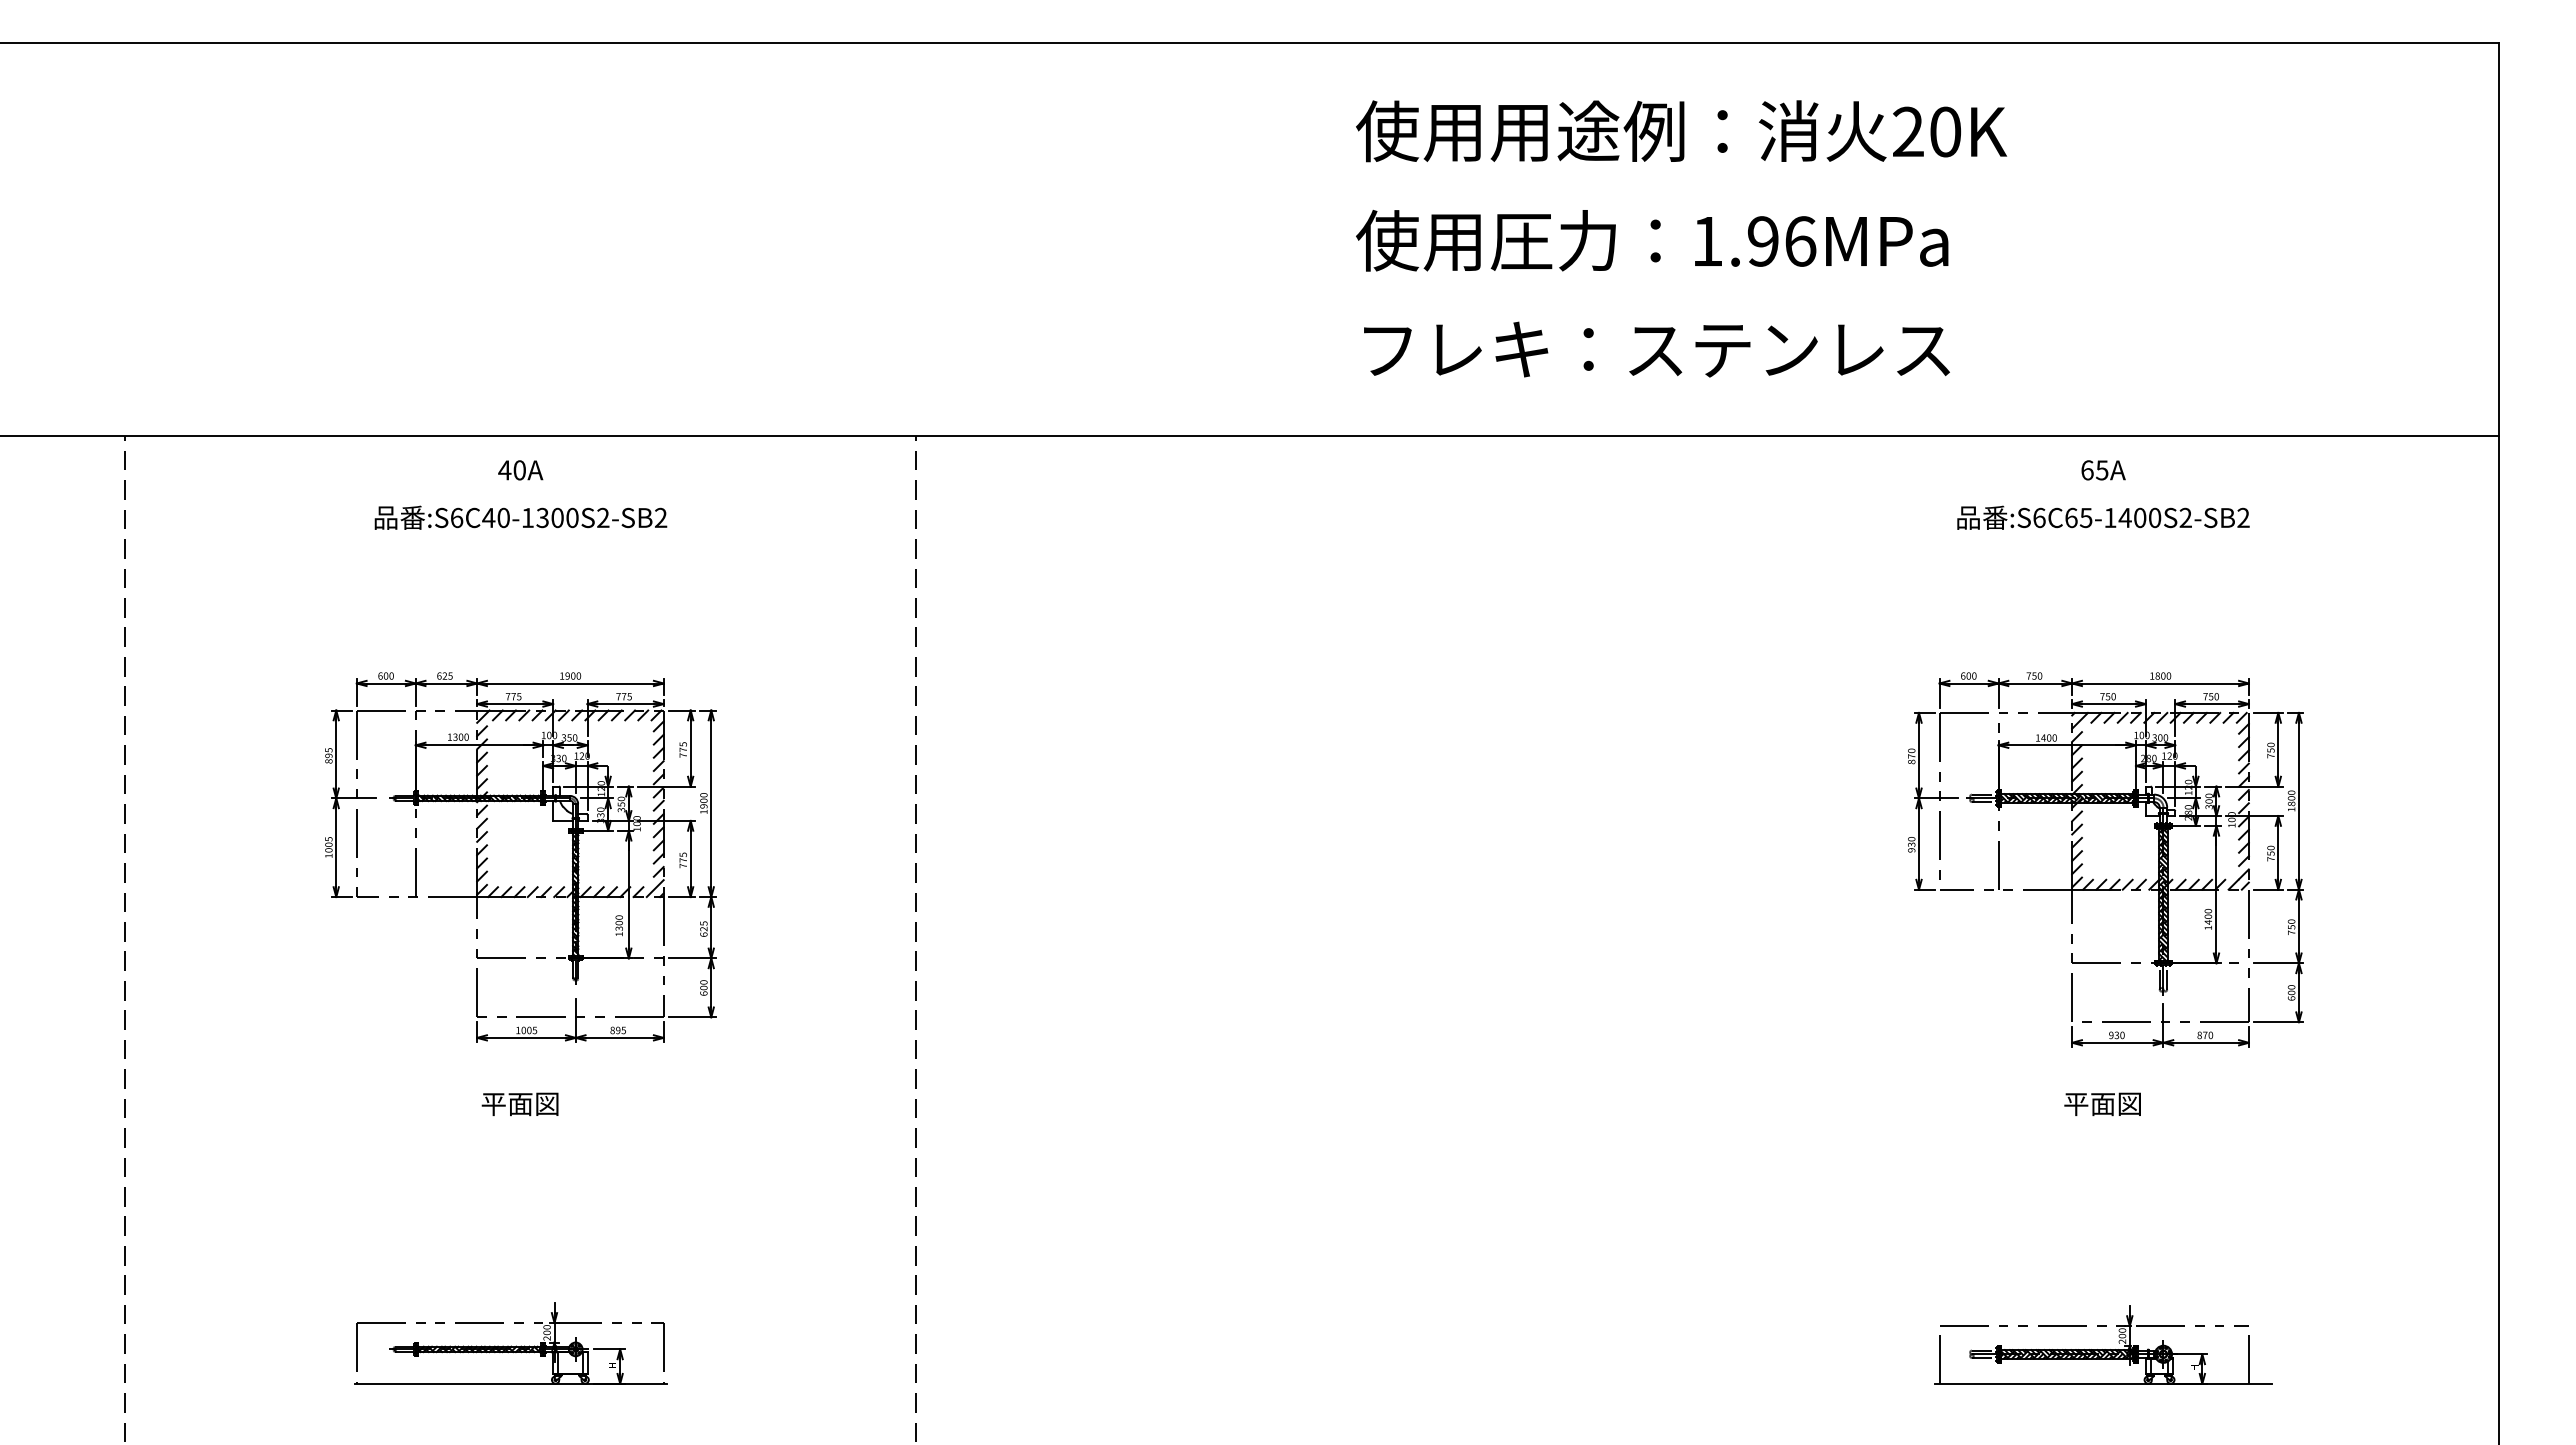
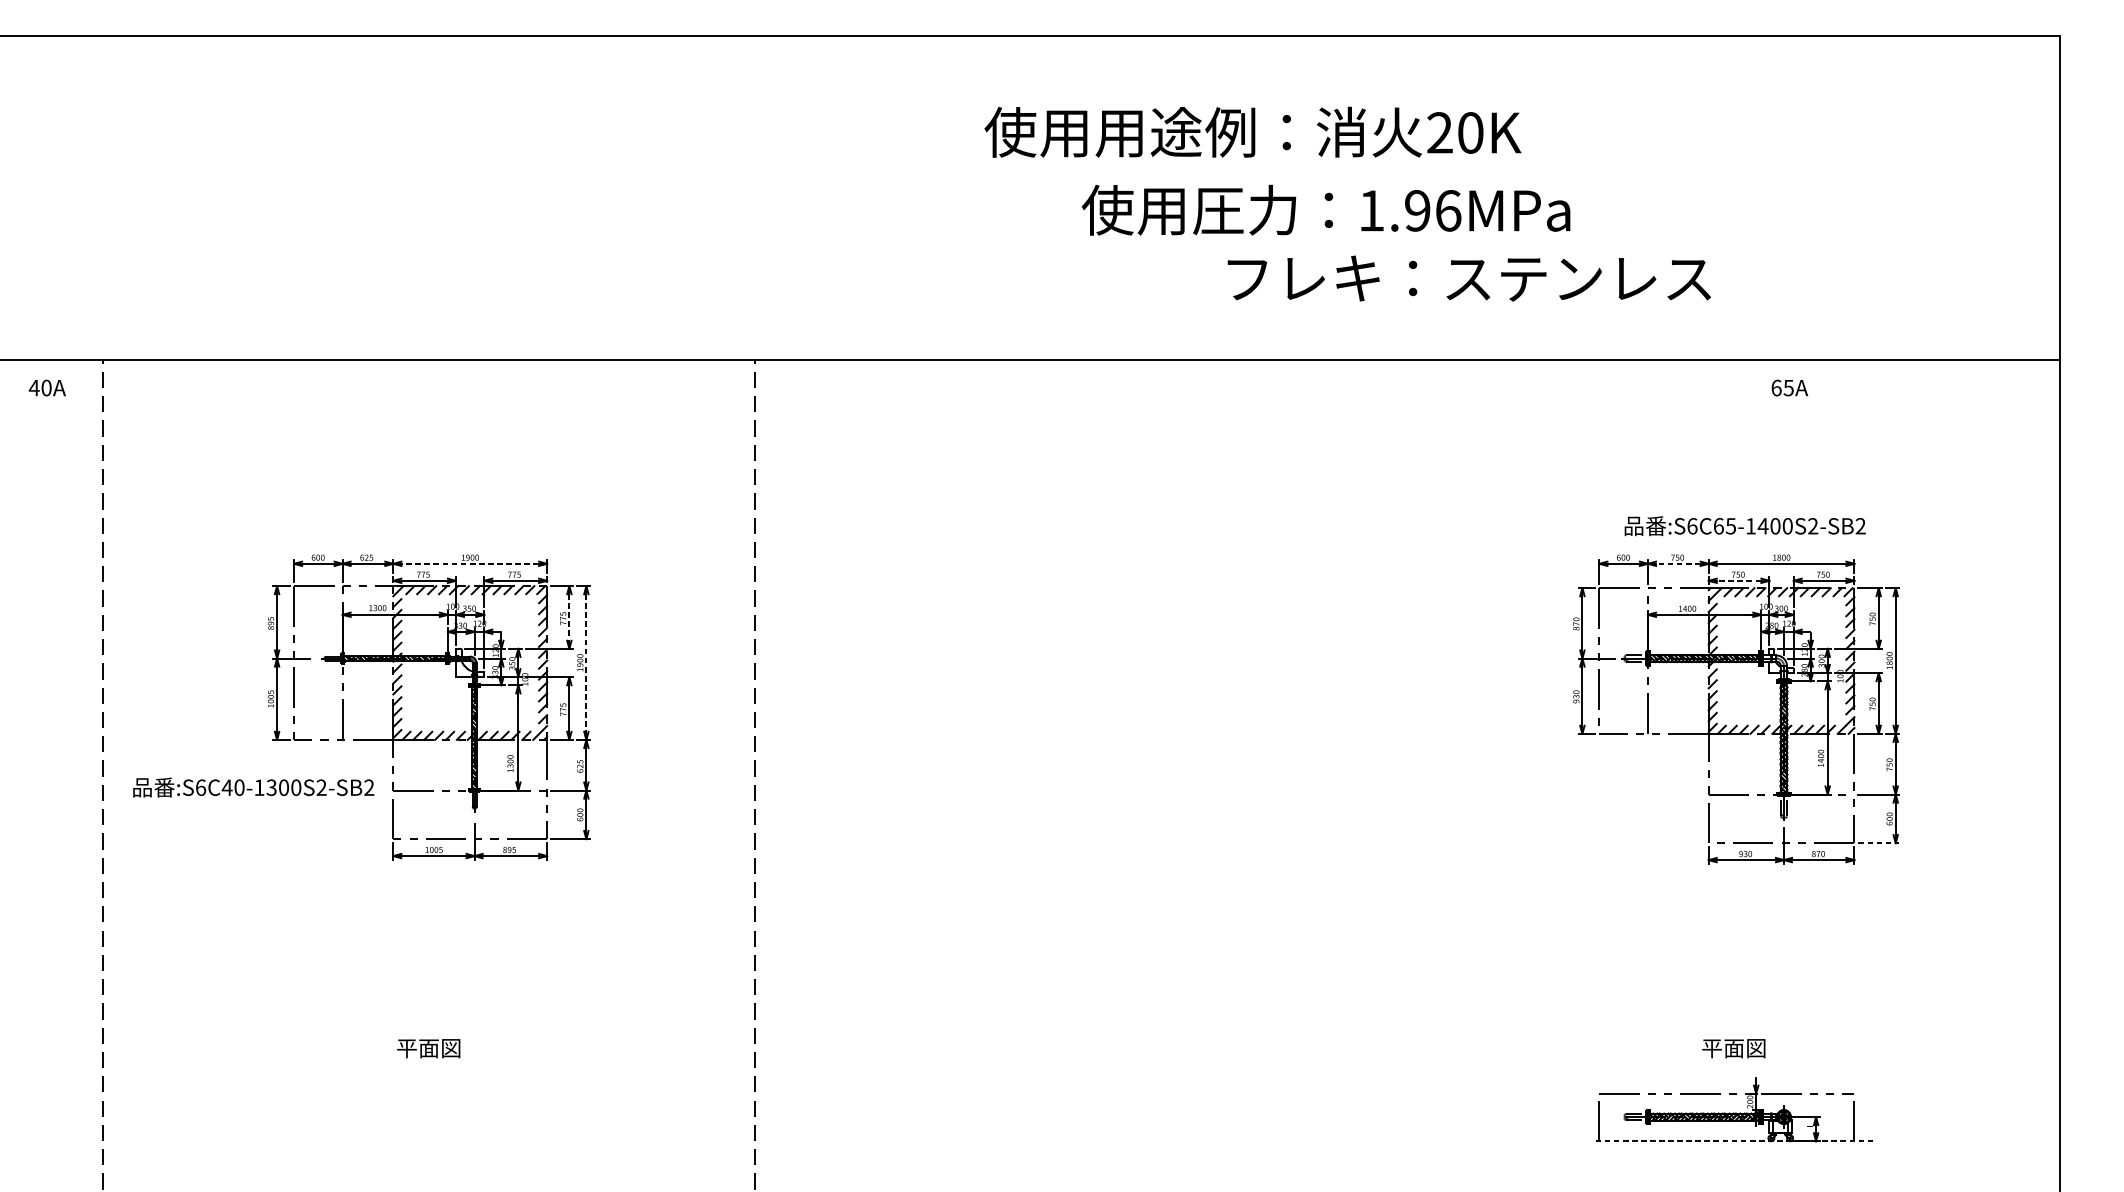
text: (1681, 131) -> (1252, 132), moved
text: (1652, 240) -> (1326, 210), moved
text: (1656, 349) -> (1468, 278), moved
text: (520, 470) -> (47, 388), moved
text: (2103, 470) -> (1789, 388), moved
text: (520, 517) -> (253, 787), moved
text: (2103, 517) -> (1745, 525), moved
line: (569, 683) -> (469, 563), solid -> dashed
line: (2035, 683) -> (1678, 563), solid -> dashed
line: (2108, 704) -> (1738, 581), solid -> dashed
line: (690, 749) -> (569, 618), solid -> dashed
line: (711, 804) -> (586, 663), solid -> dashed
line: (2278, 1022) -> (1878, 843), solid -> dashed
text: (519, 1104) -> (428, 1048), moved
text: (2102, 1104) -> (1733, 1048), moved
part: (510, 1343) -> (420, 1108), removed
line: (2103, 1383) -> (1734, 1141), solid -> dashed

